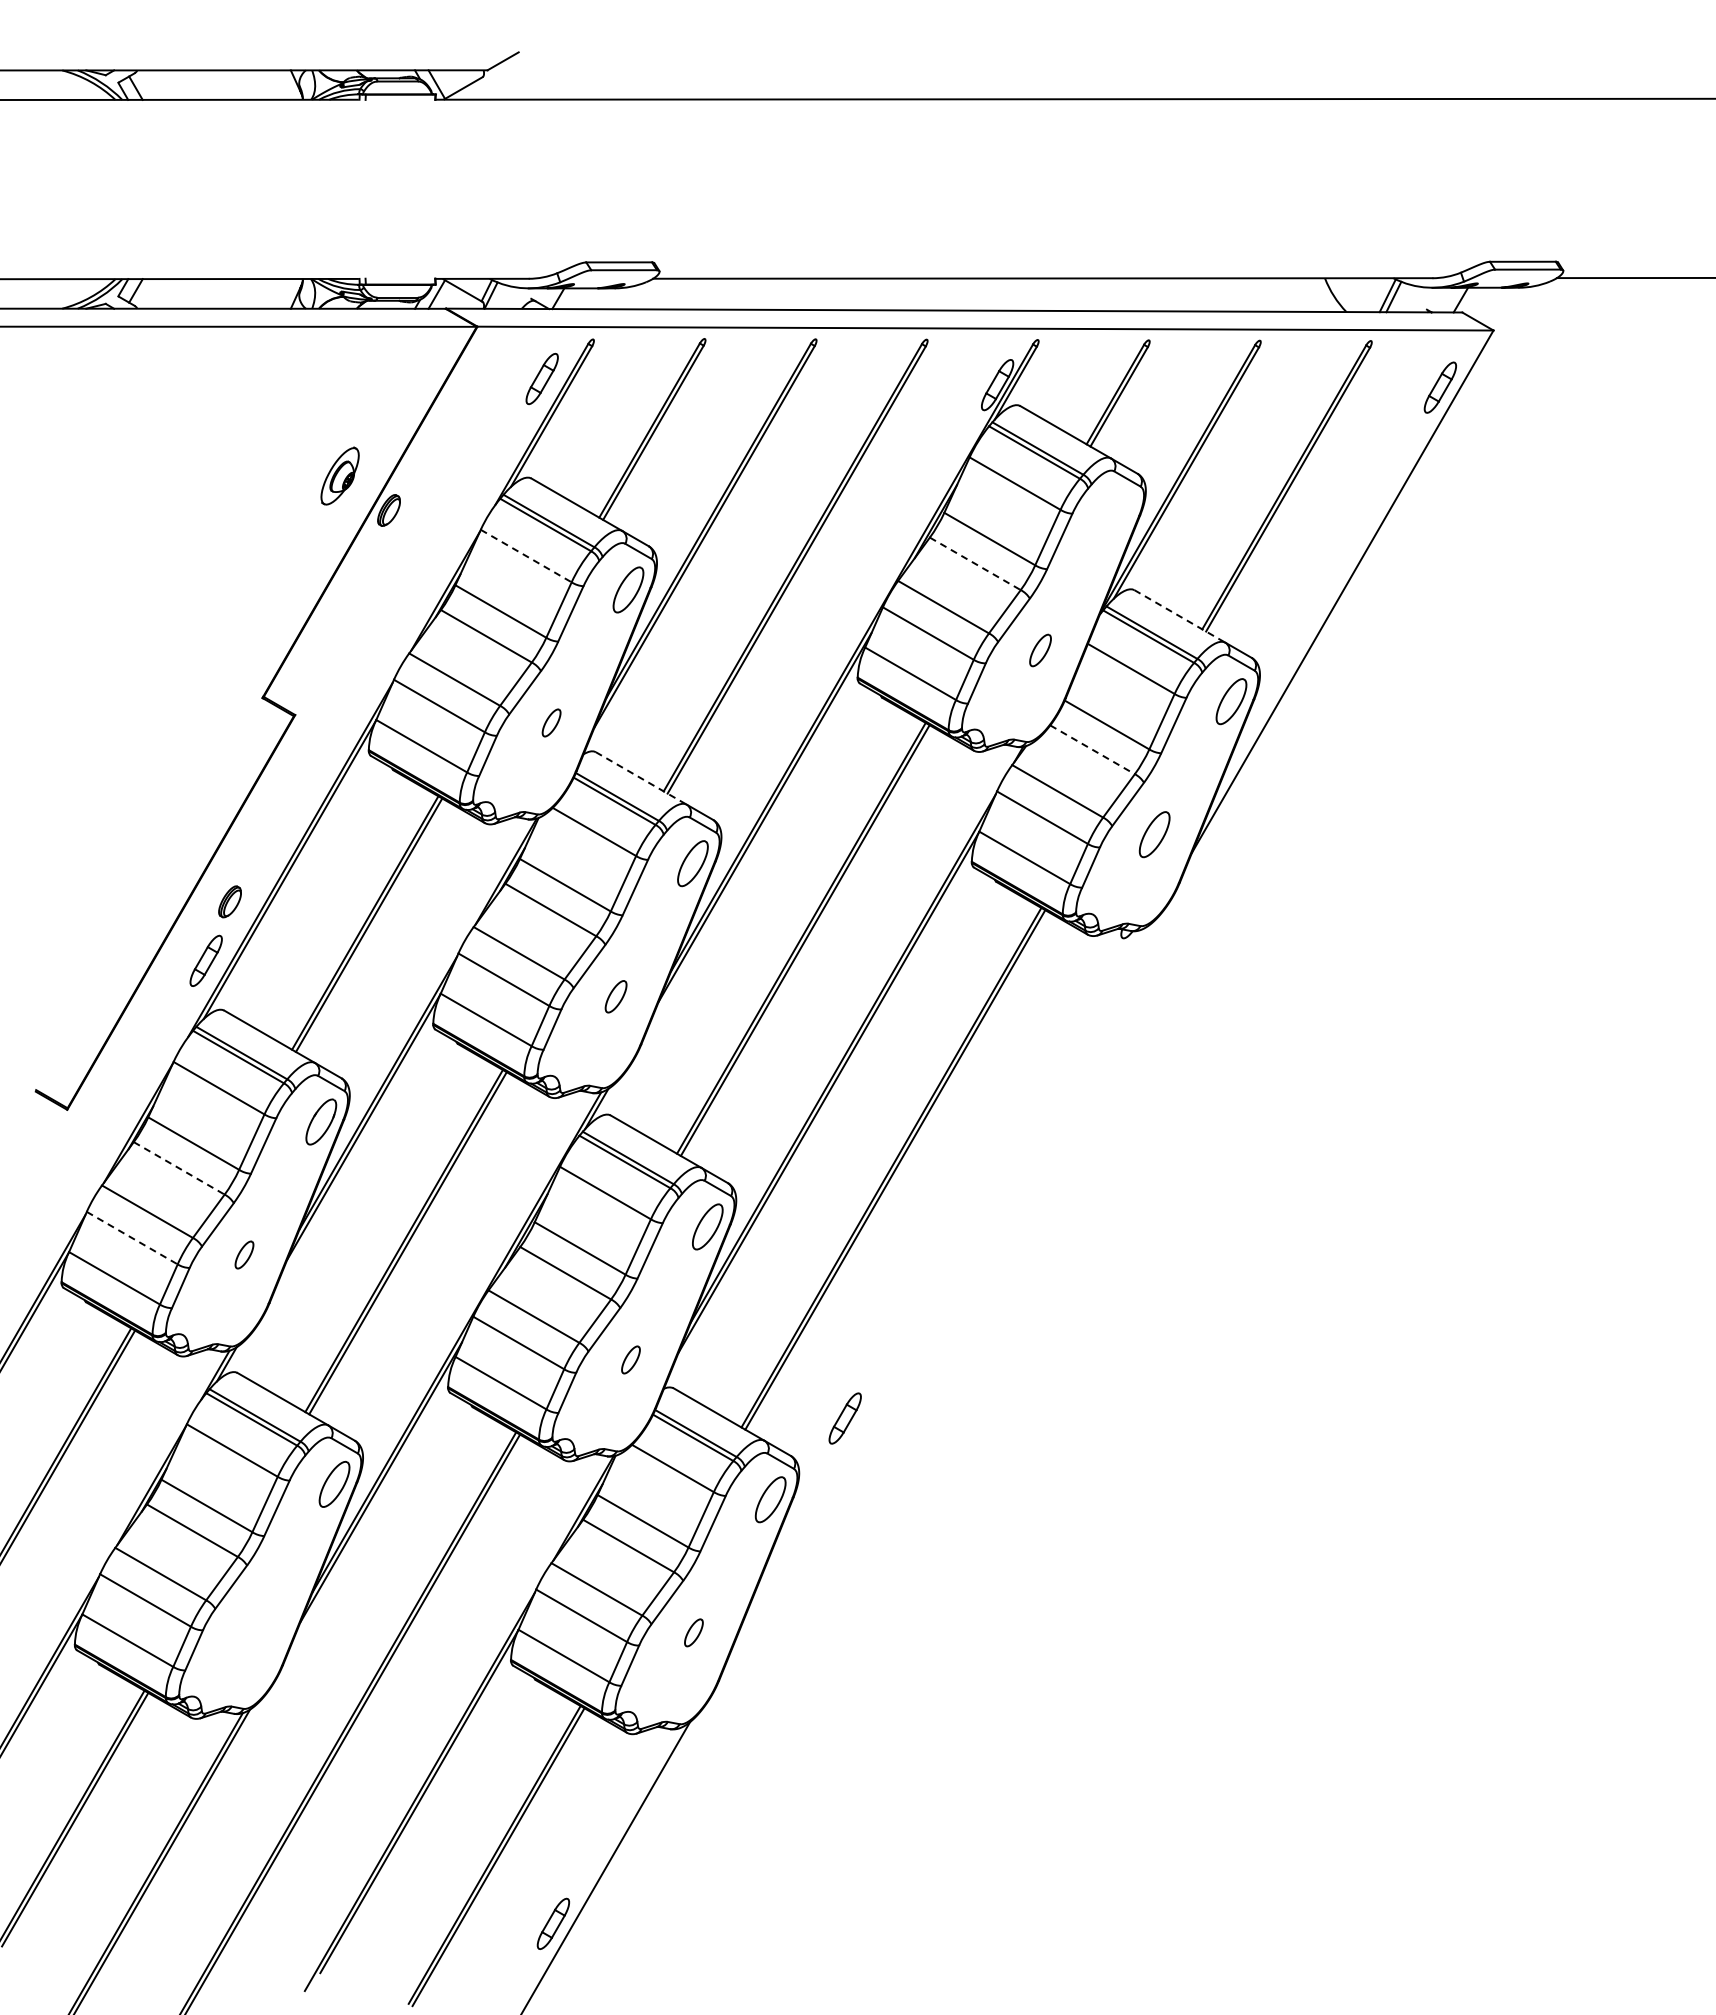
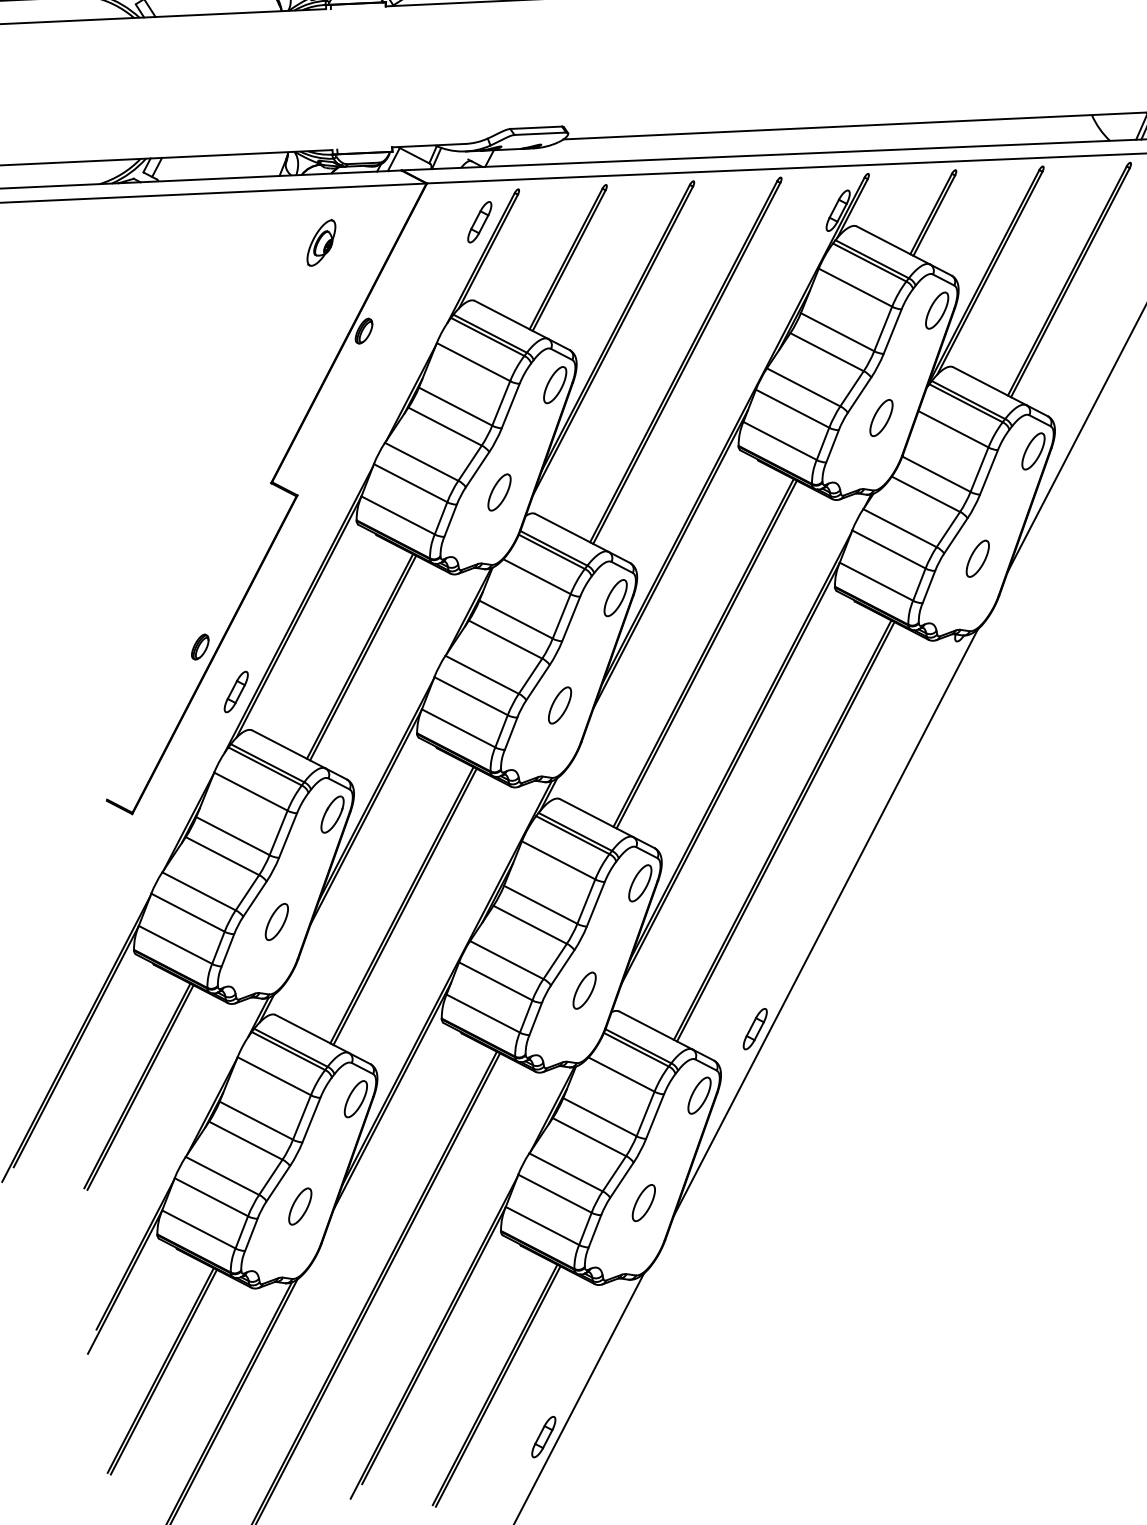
part: (339, 475) -> (320, 242), moved
part: (1117, 517) -> (937, 310), added
line: (526, 556) -> (473, 362), dashed -> solid
line: (975, 564) -> (827, 352), dashed -> solid
line: (1180, 616) -> (990, 386), dashed -> solid
part: (1040, 650) -> (881, 418), size x1.43
part: (551, 722) -> (499, 492), size x1.67
line: (1092, 749) -> (925, 494), dashed -> solid
line: (641, 778) -> (572, 532), dashed -> solid
part: (229, 901) -> (199, 646), moved
part: (615, 996) -> (559, 705), size x1.43
line: (179, 1168) -> (222, 856), dashed -> solid
line: (132, 1238) -> (188, 912), dashed -> solid
part: (244, 1254) -> (276, 921), size x1.67
line: (940, 1286) -> (825, 921), added
part: (630, 1359) -> (584, 990), size x1.67
part: (257, 1617) -> (300, 1206), added
part: (693, 1632) -> (643, 1202), size x1.67

